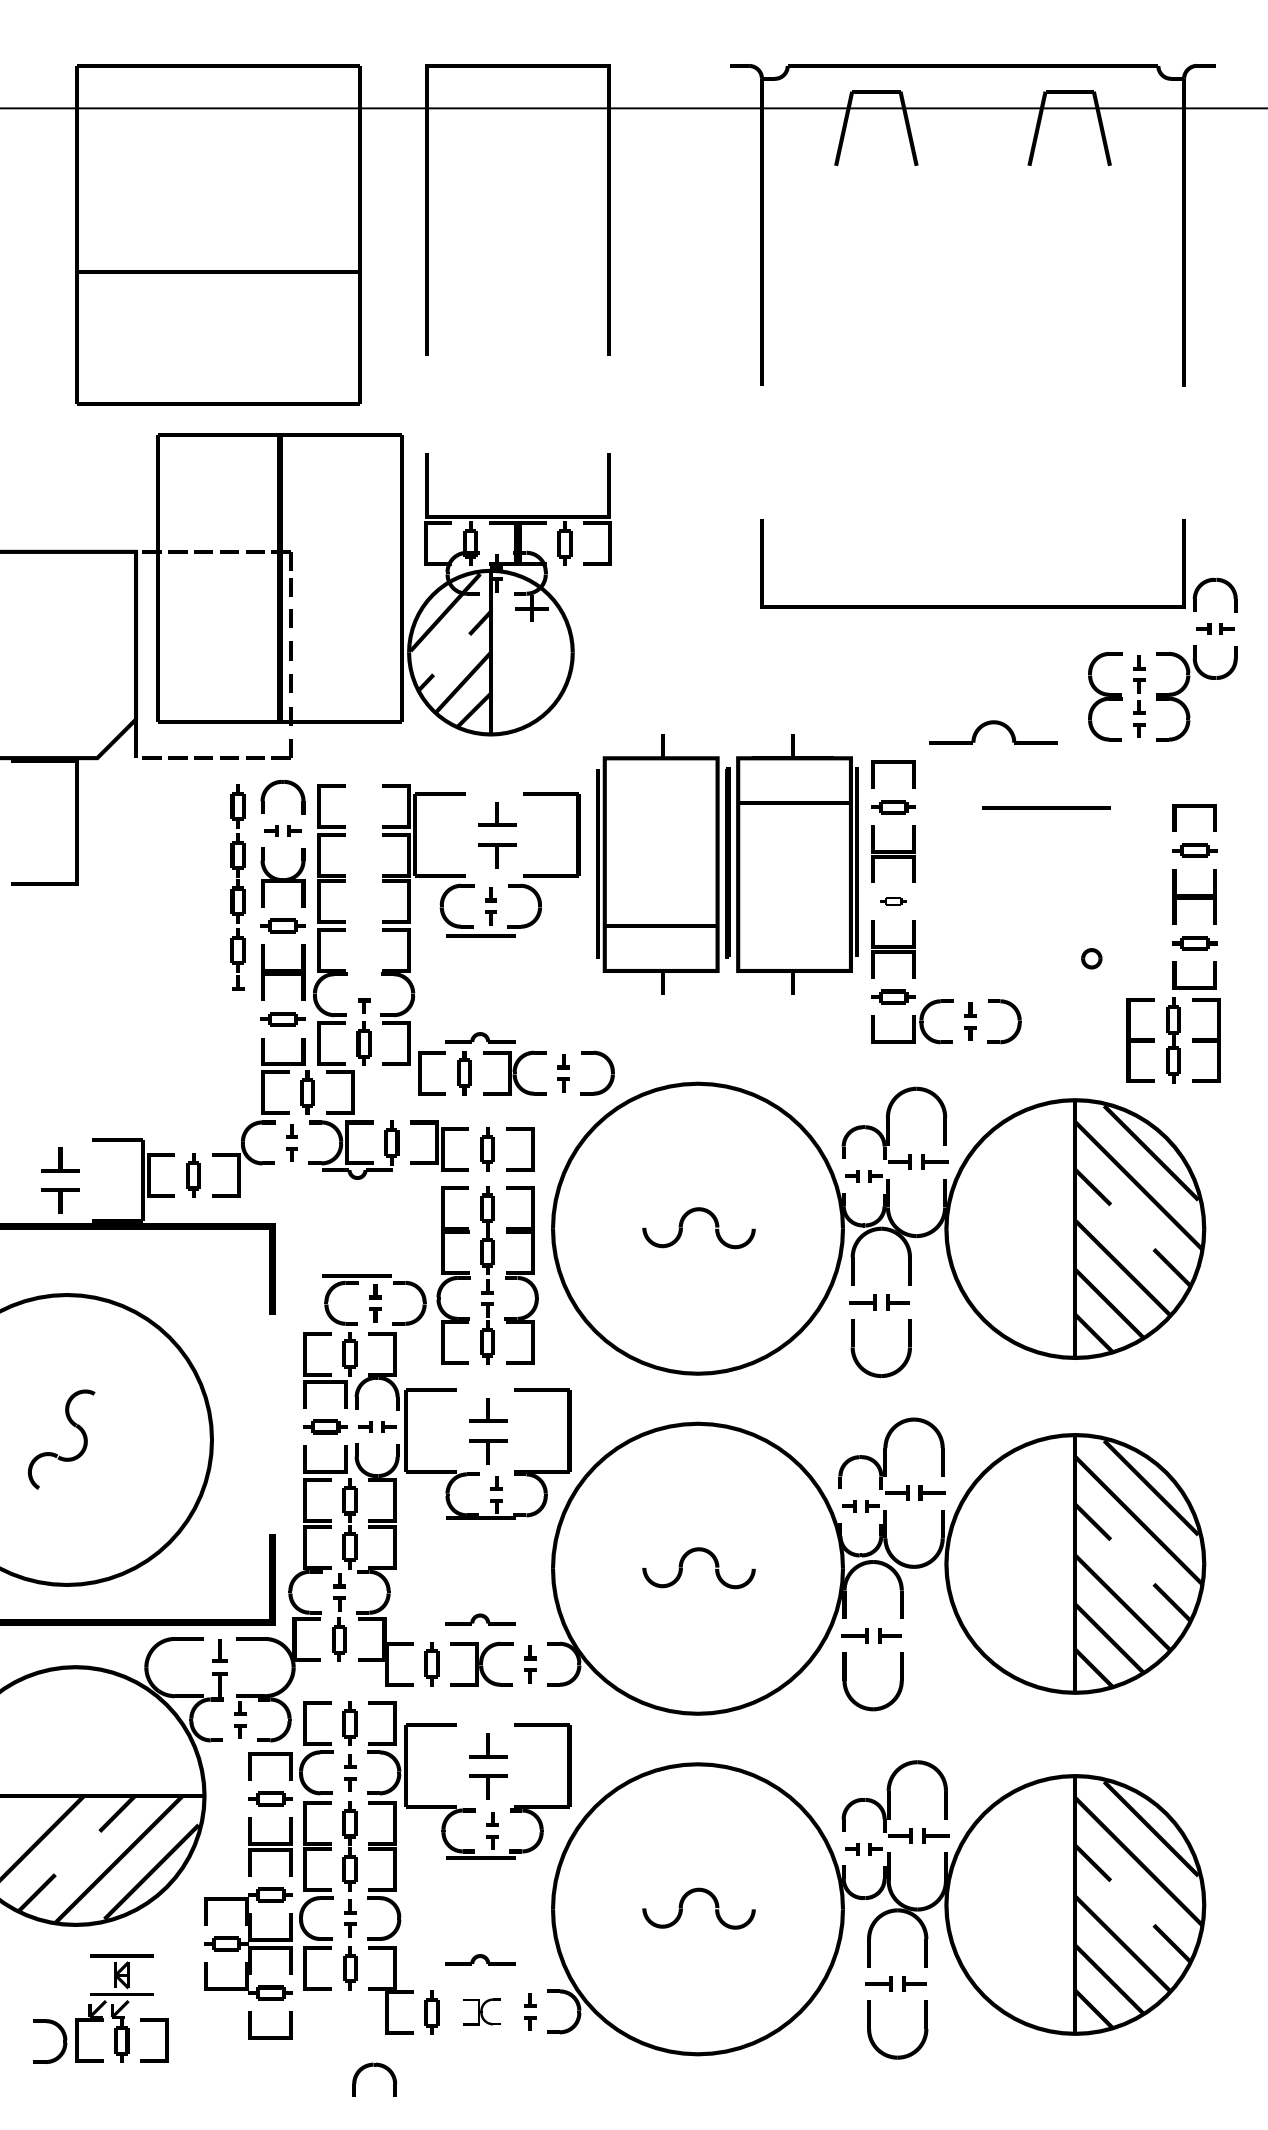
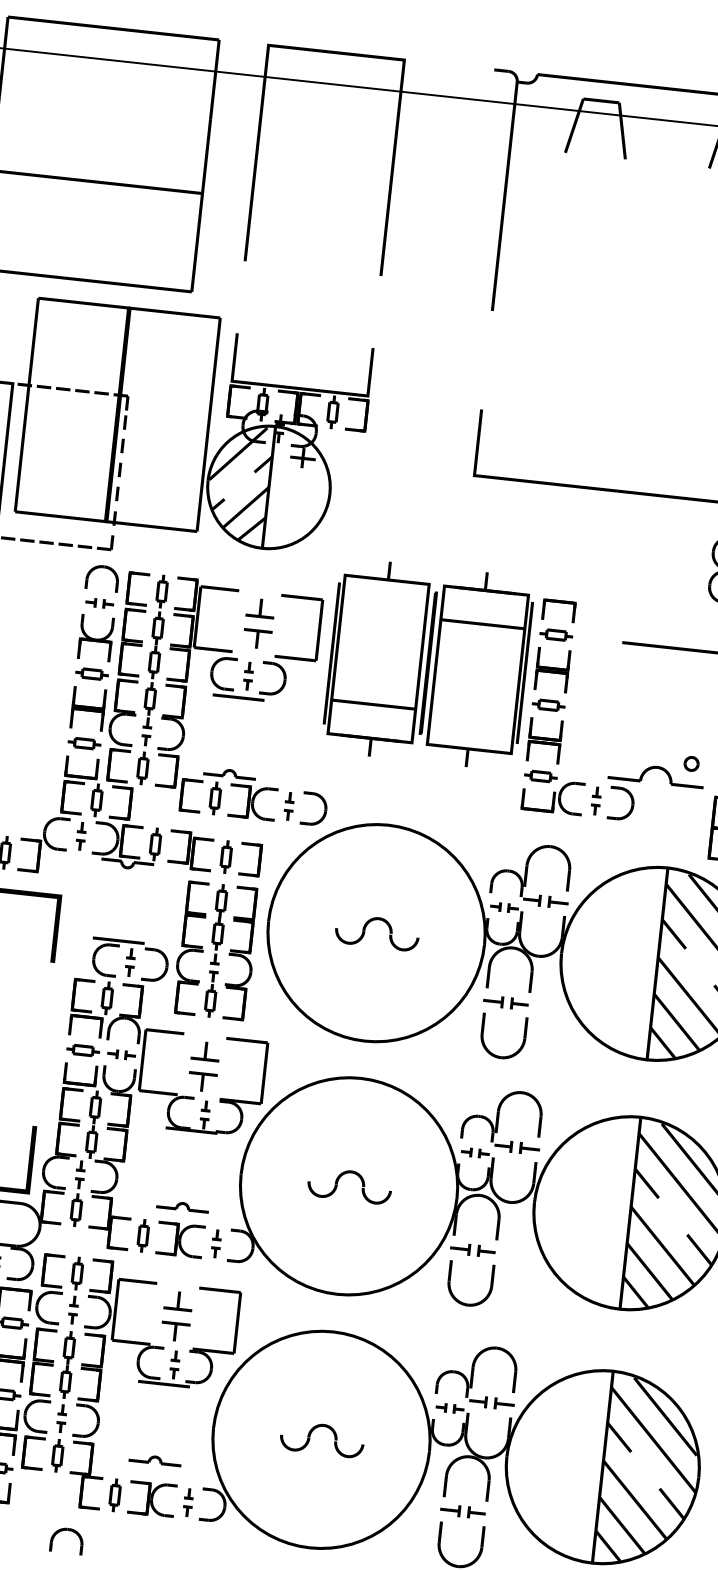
part: (993, 724) -> (656, 769), moved
part: (237, 887) -> (155, 651), moved
part: (893, 901) -> (548, 705), size x1.67
part: (481, 2011) -> (152, 1498), size x1.67

